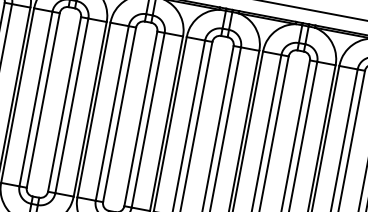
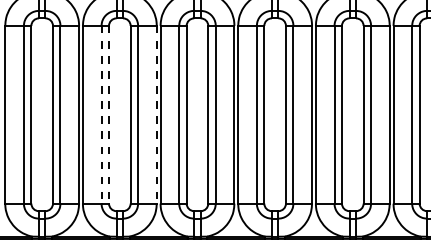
line: (35, 98) -> (101, 114), solid -> dashed
line: (43, 100) -> (109, 114), solid -> dashed
line: (90, 108) -> (156, 114), solid -> dashed

